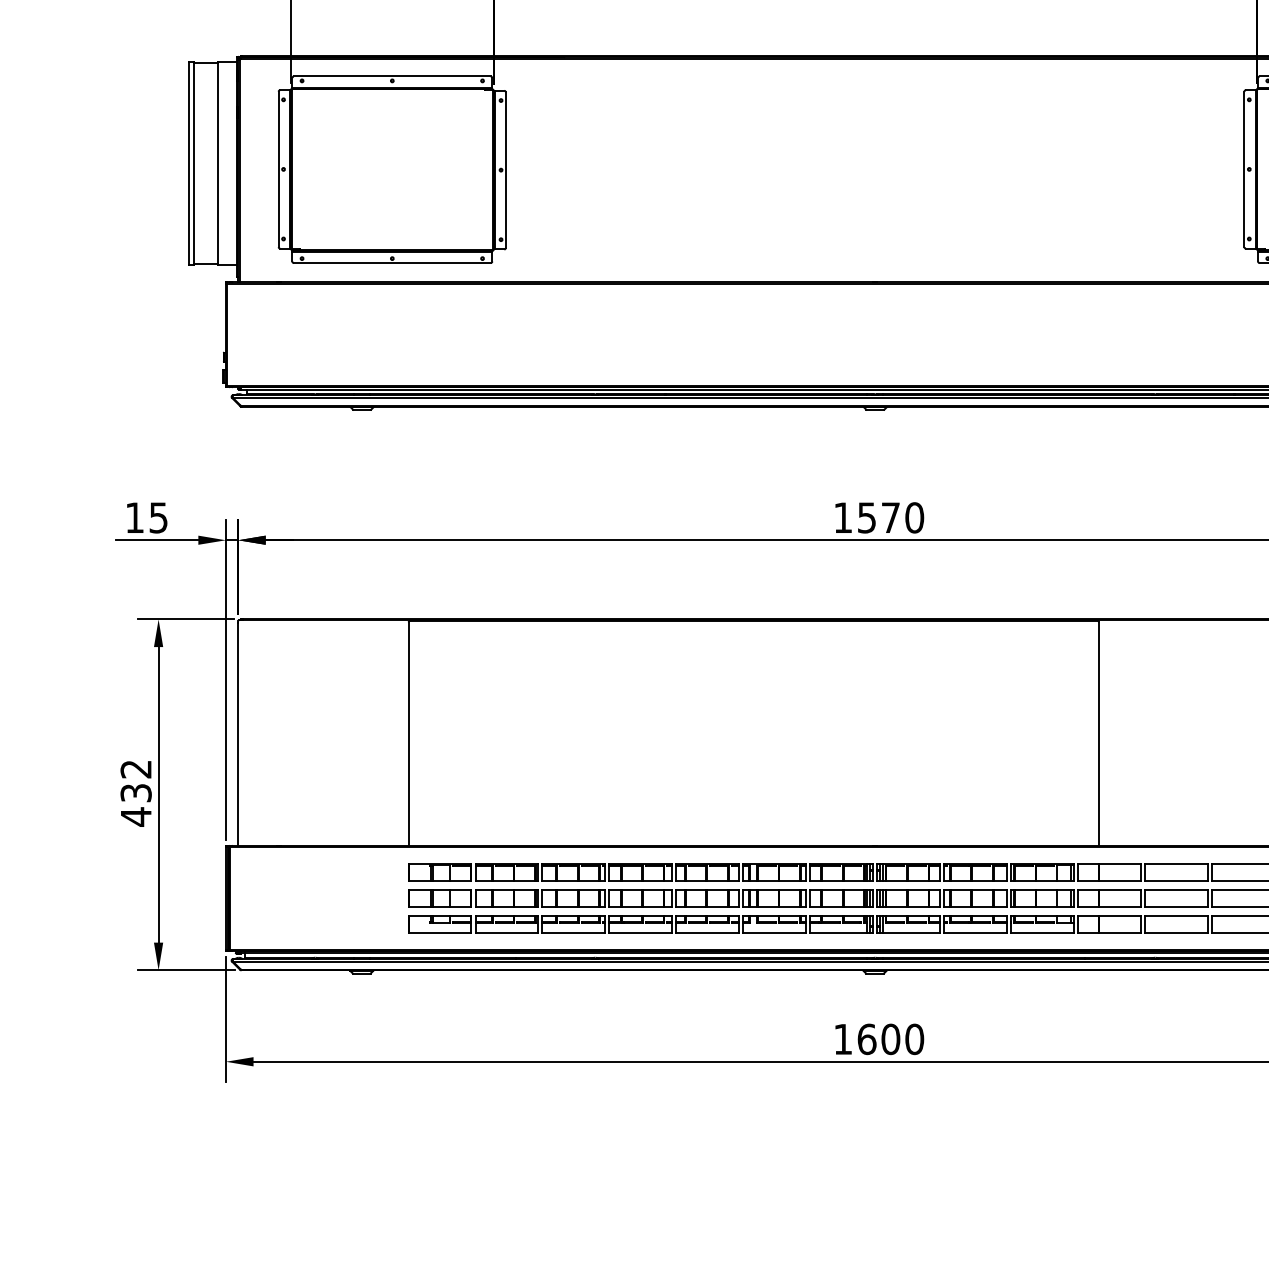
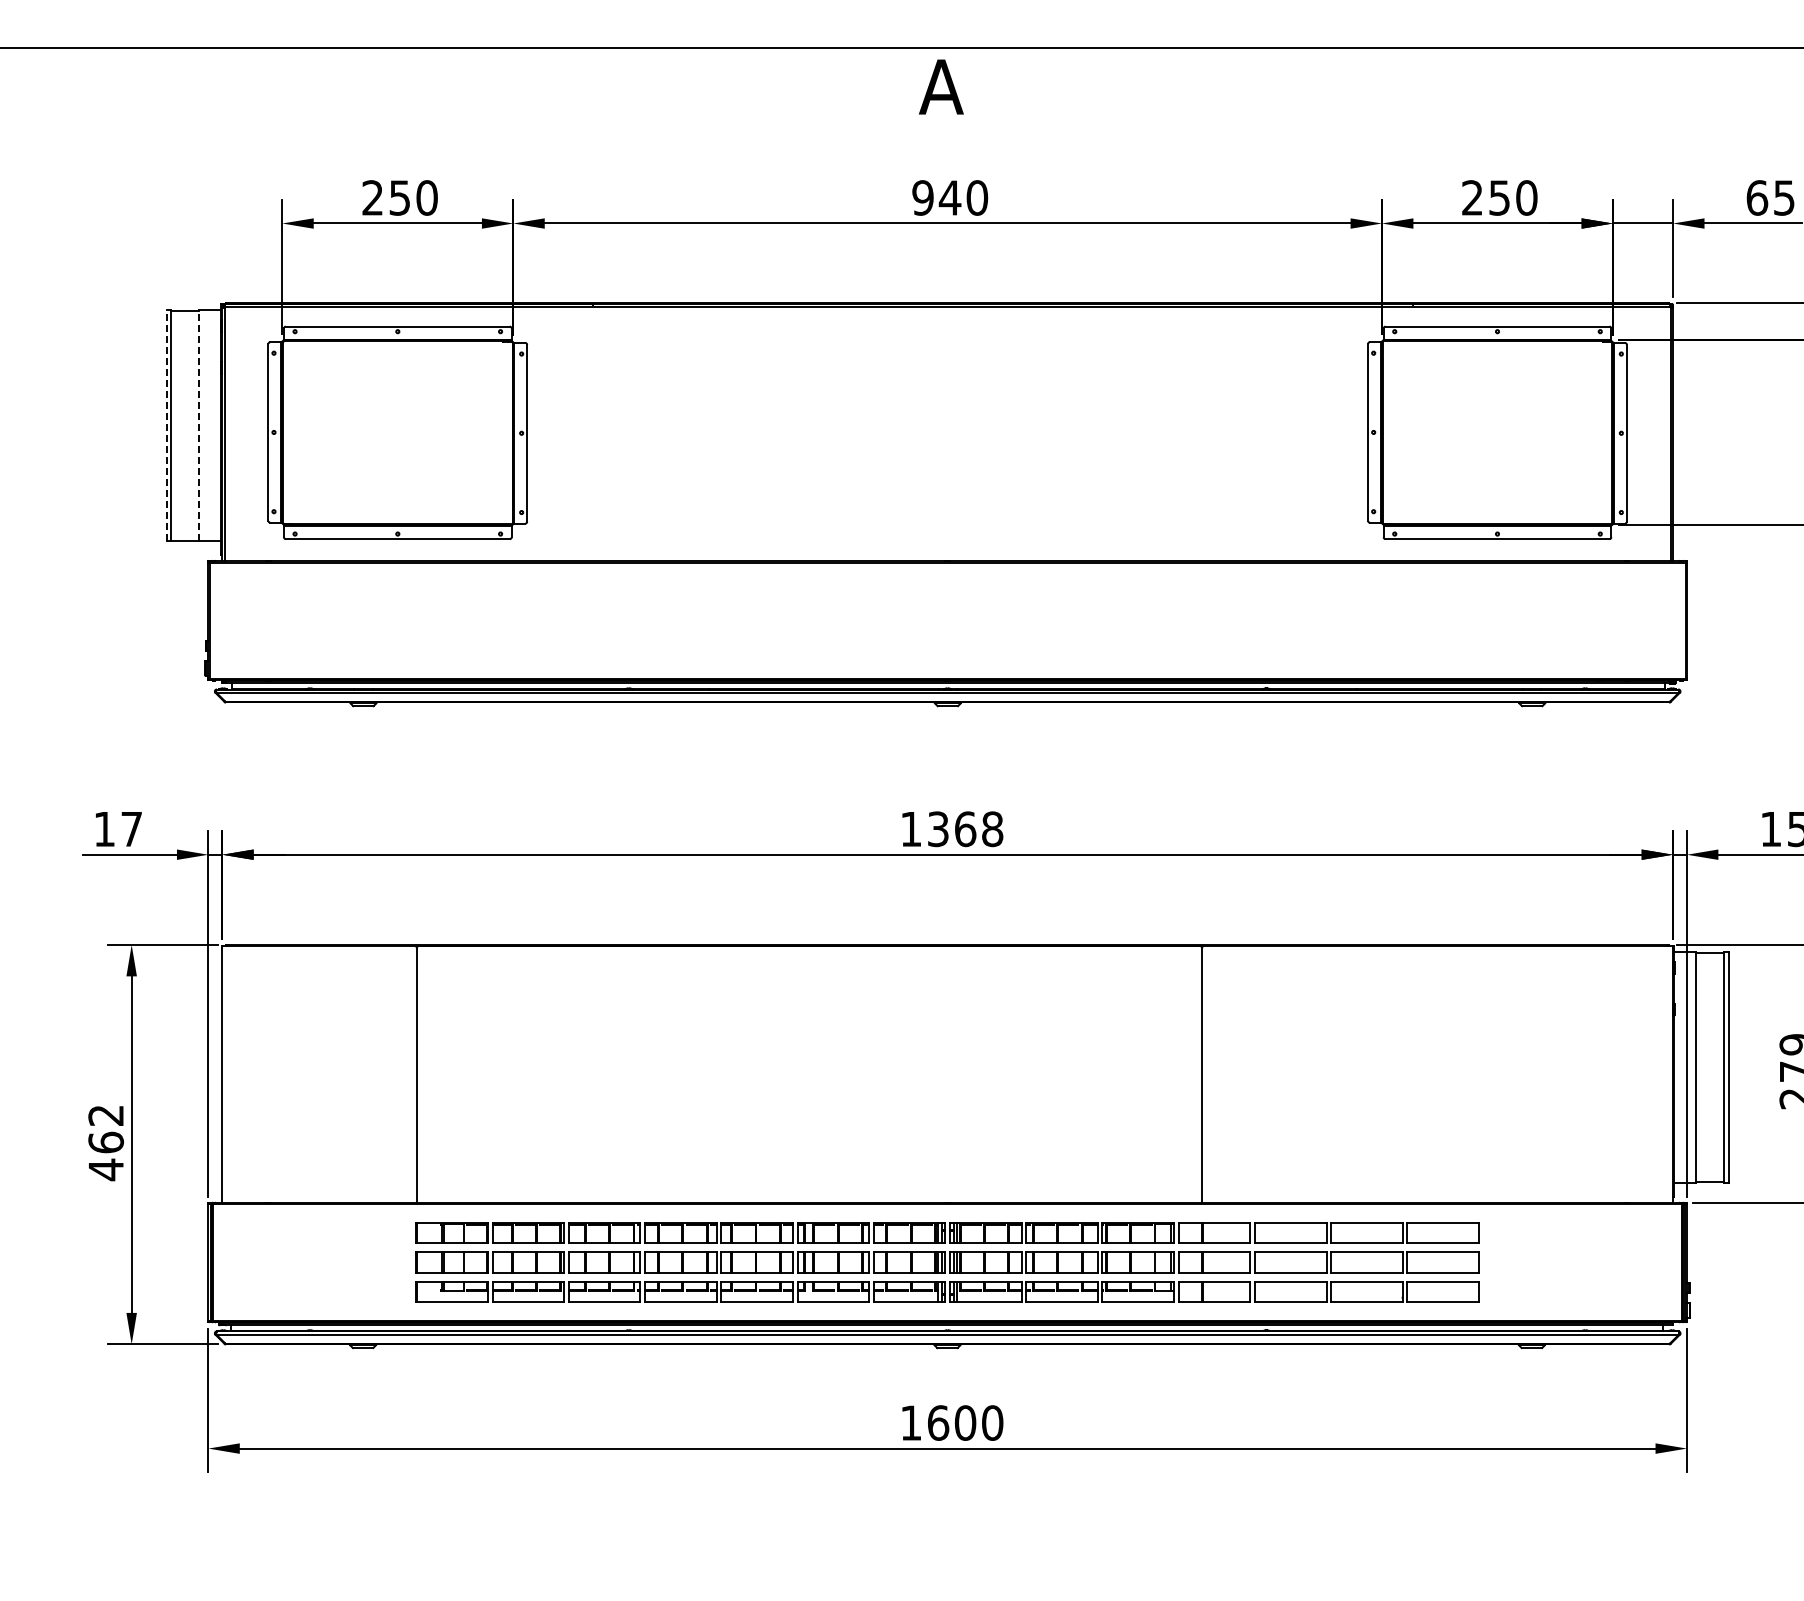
line: (189, 163) -> (166, 425), solid -> dashed
line: (218, 163) -> (199, 425), solid -> dashed
text: (158, 518) -> (131, 829), 15 -> 17
text: (890, 518) -> (965, 829), 1570 -> 1368
text: (136, 792) -> (106, 1142), 432 -> 462

